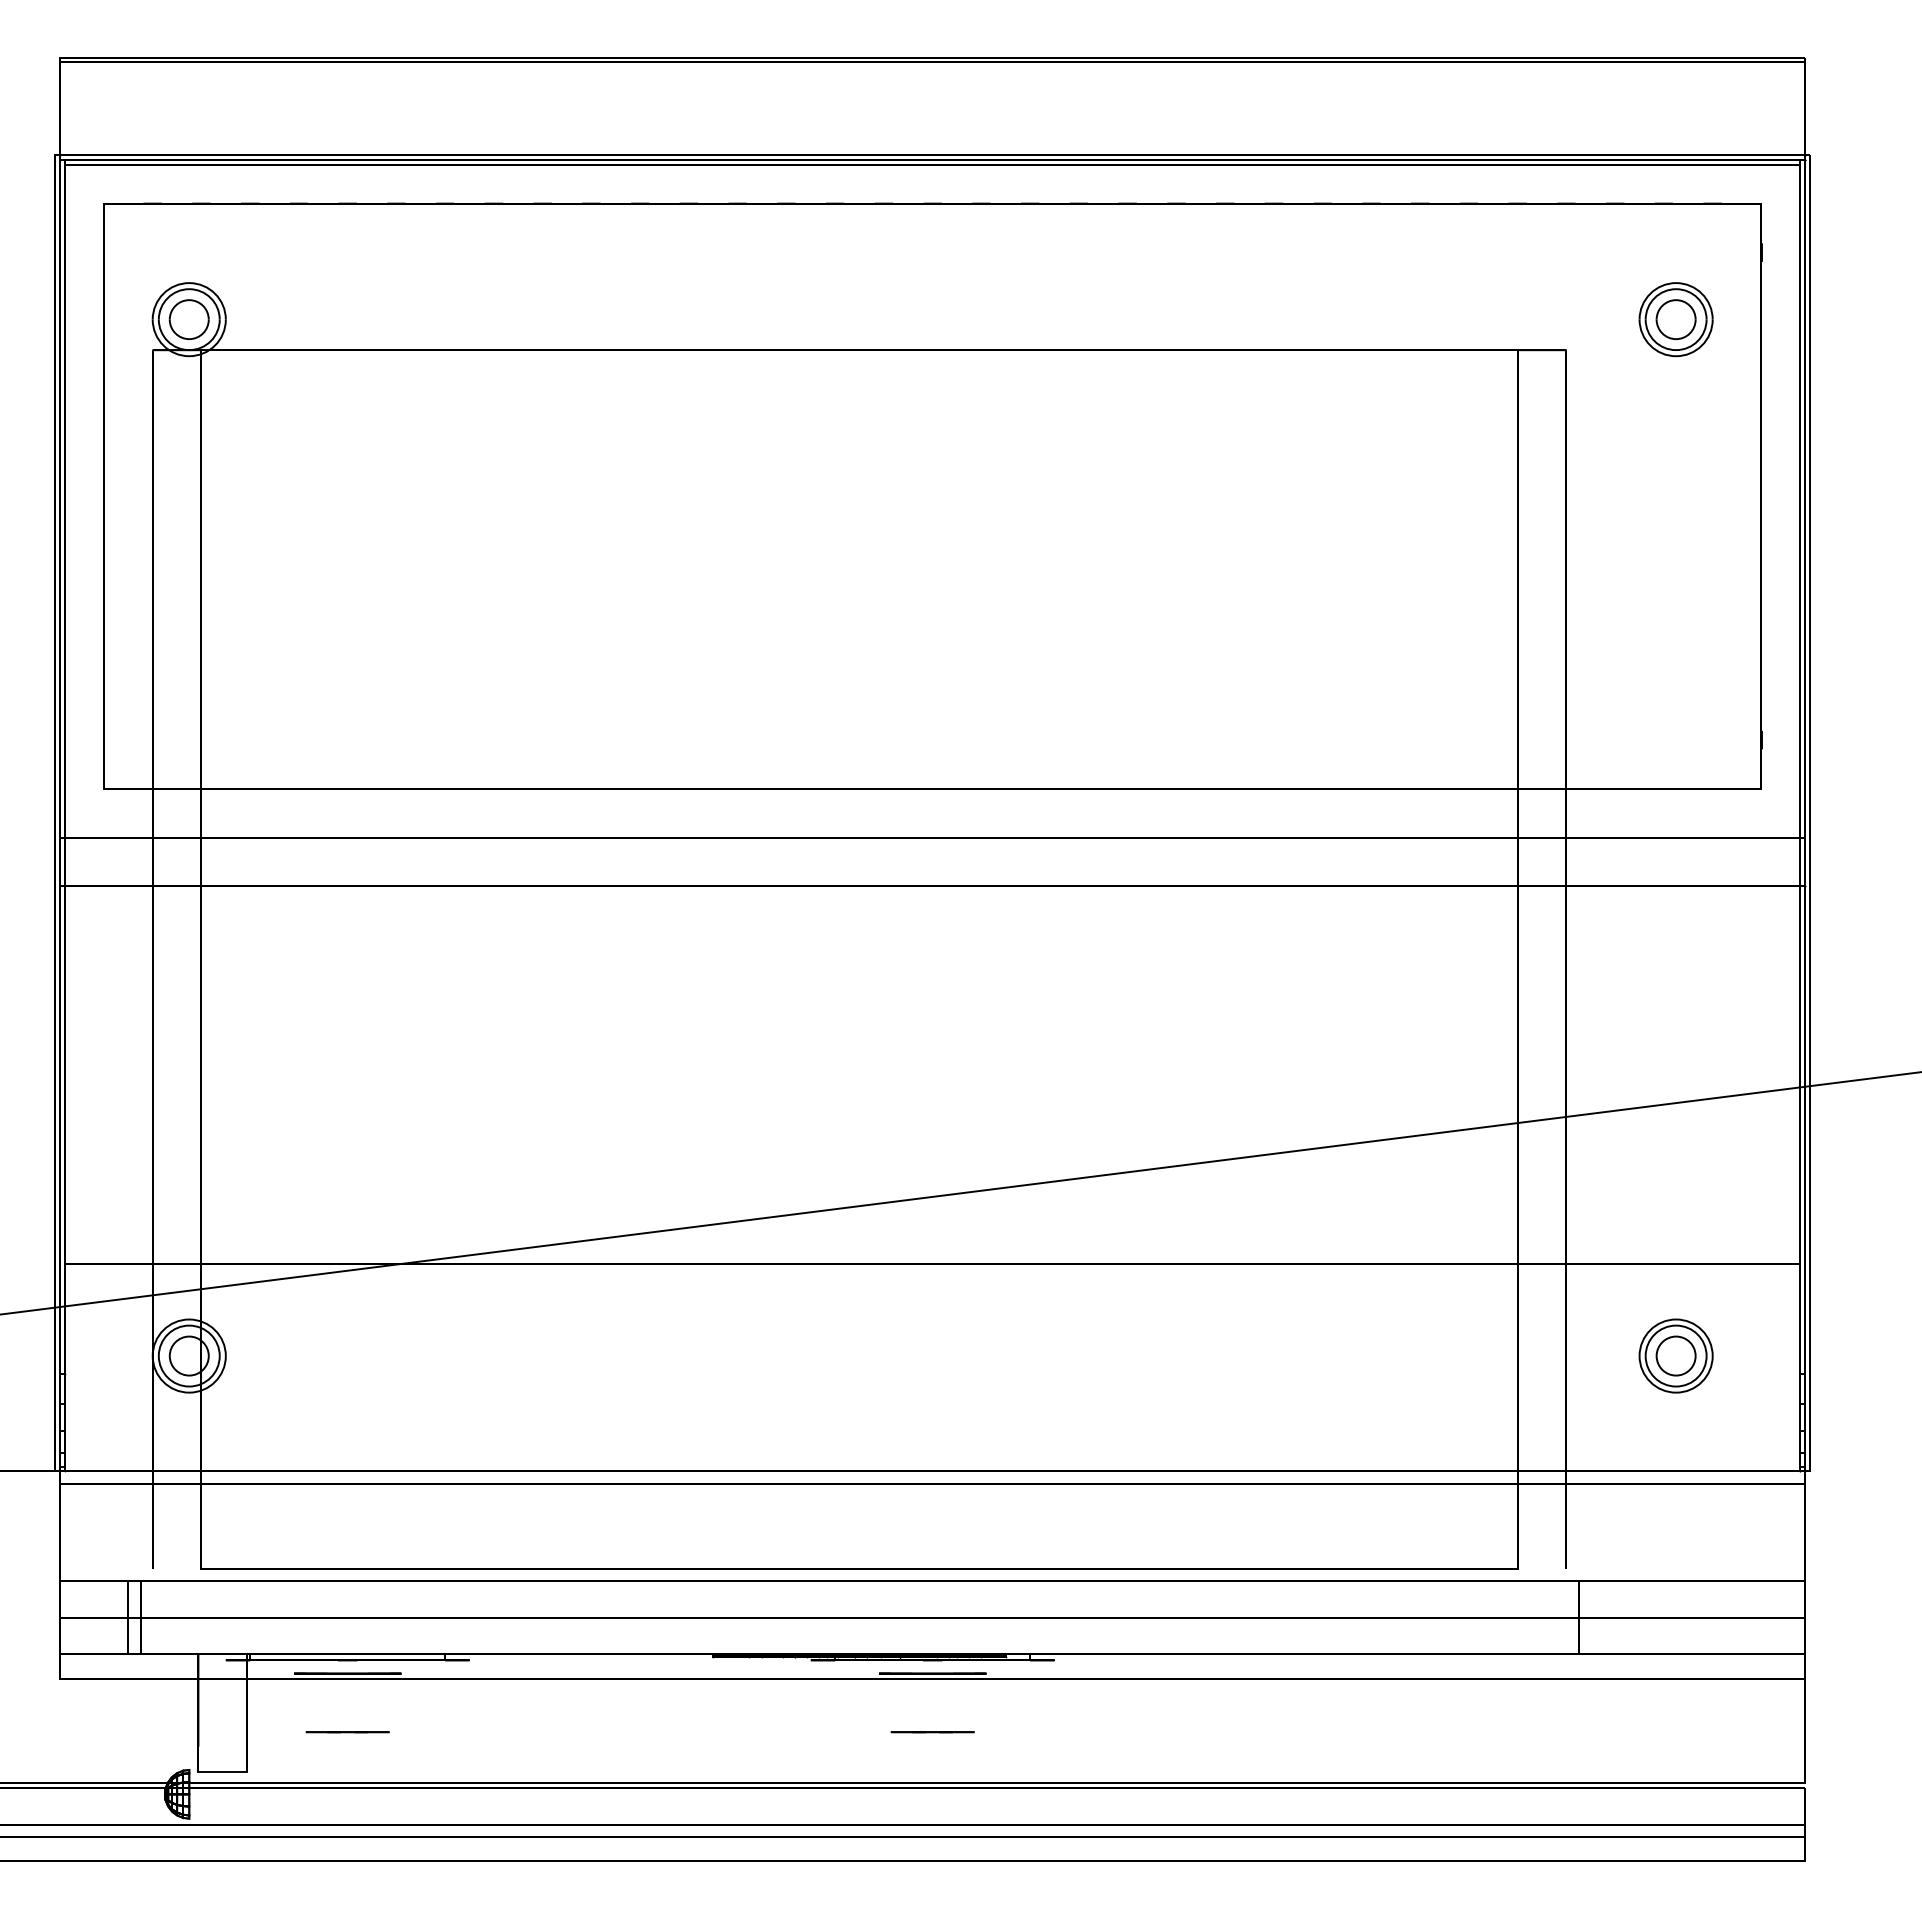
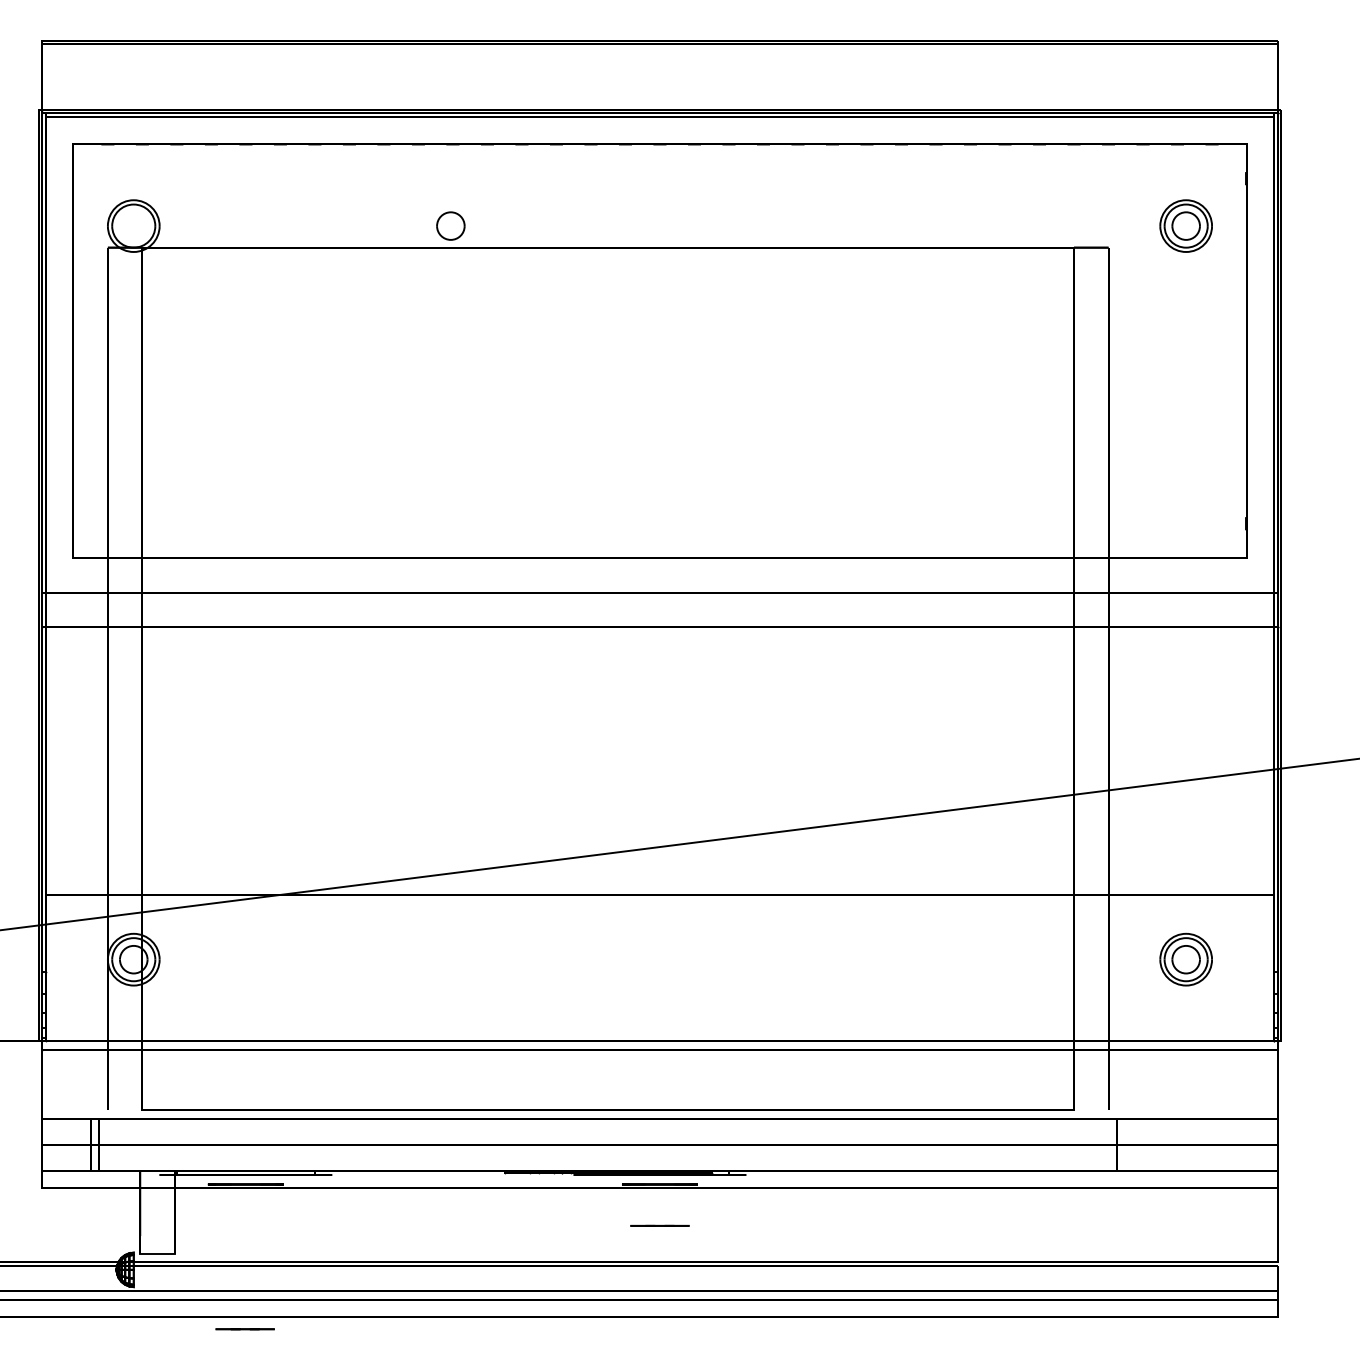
part: (188, 319) -> (450, 226), moved
line: (347, 1732) -> (245, 1329), moved

